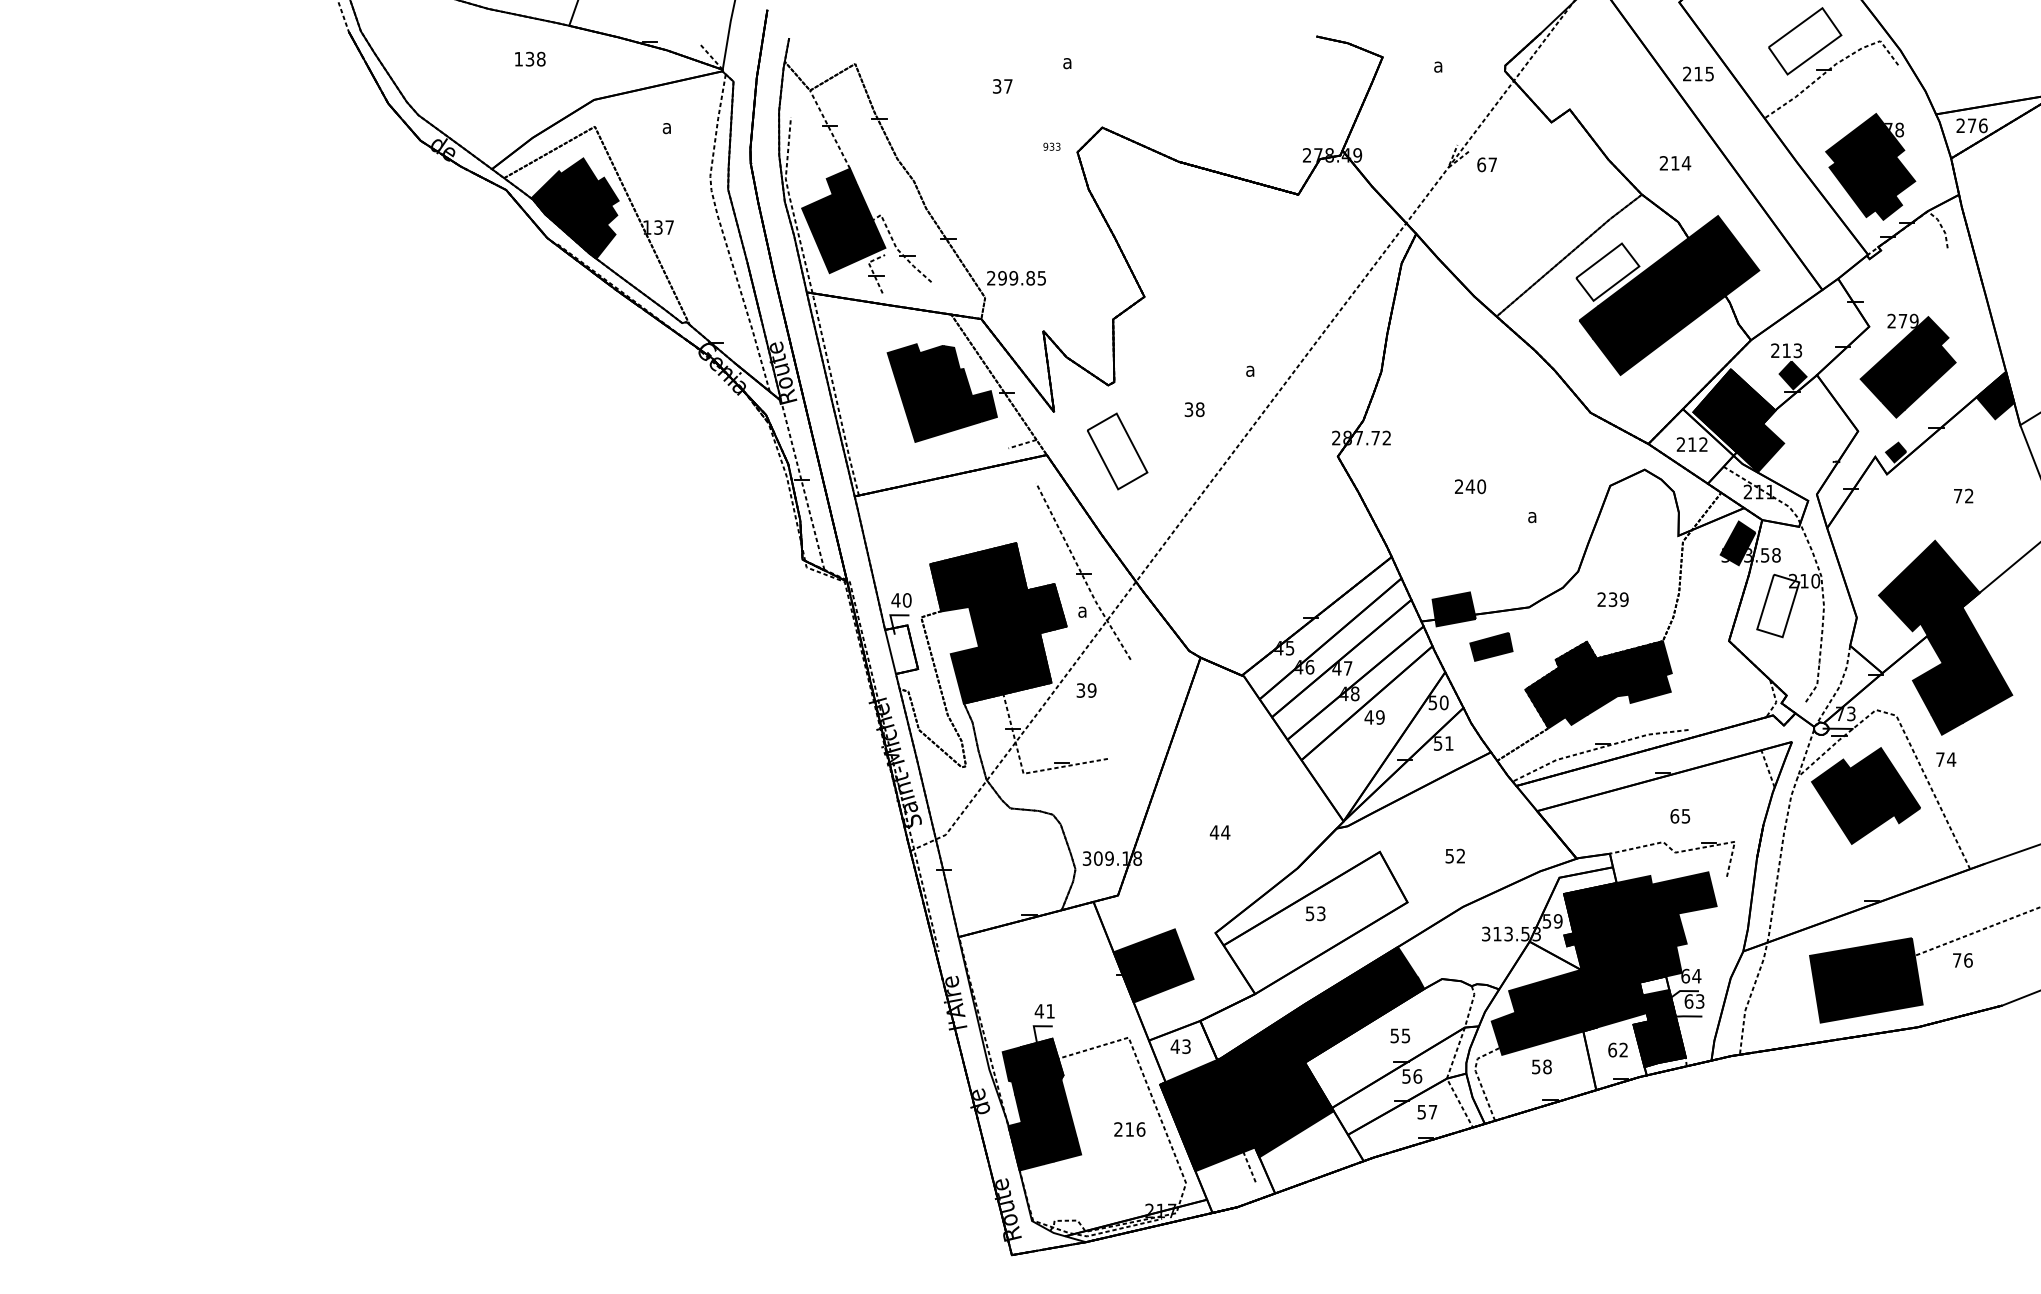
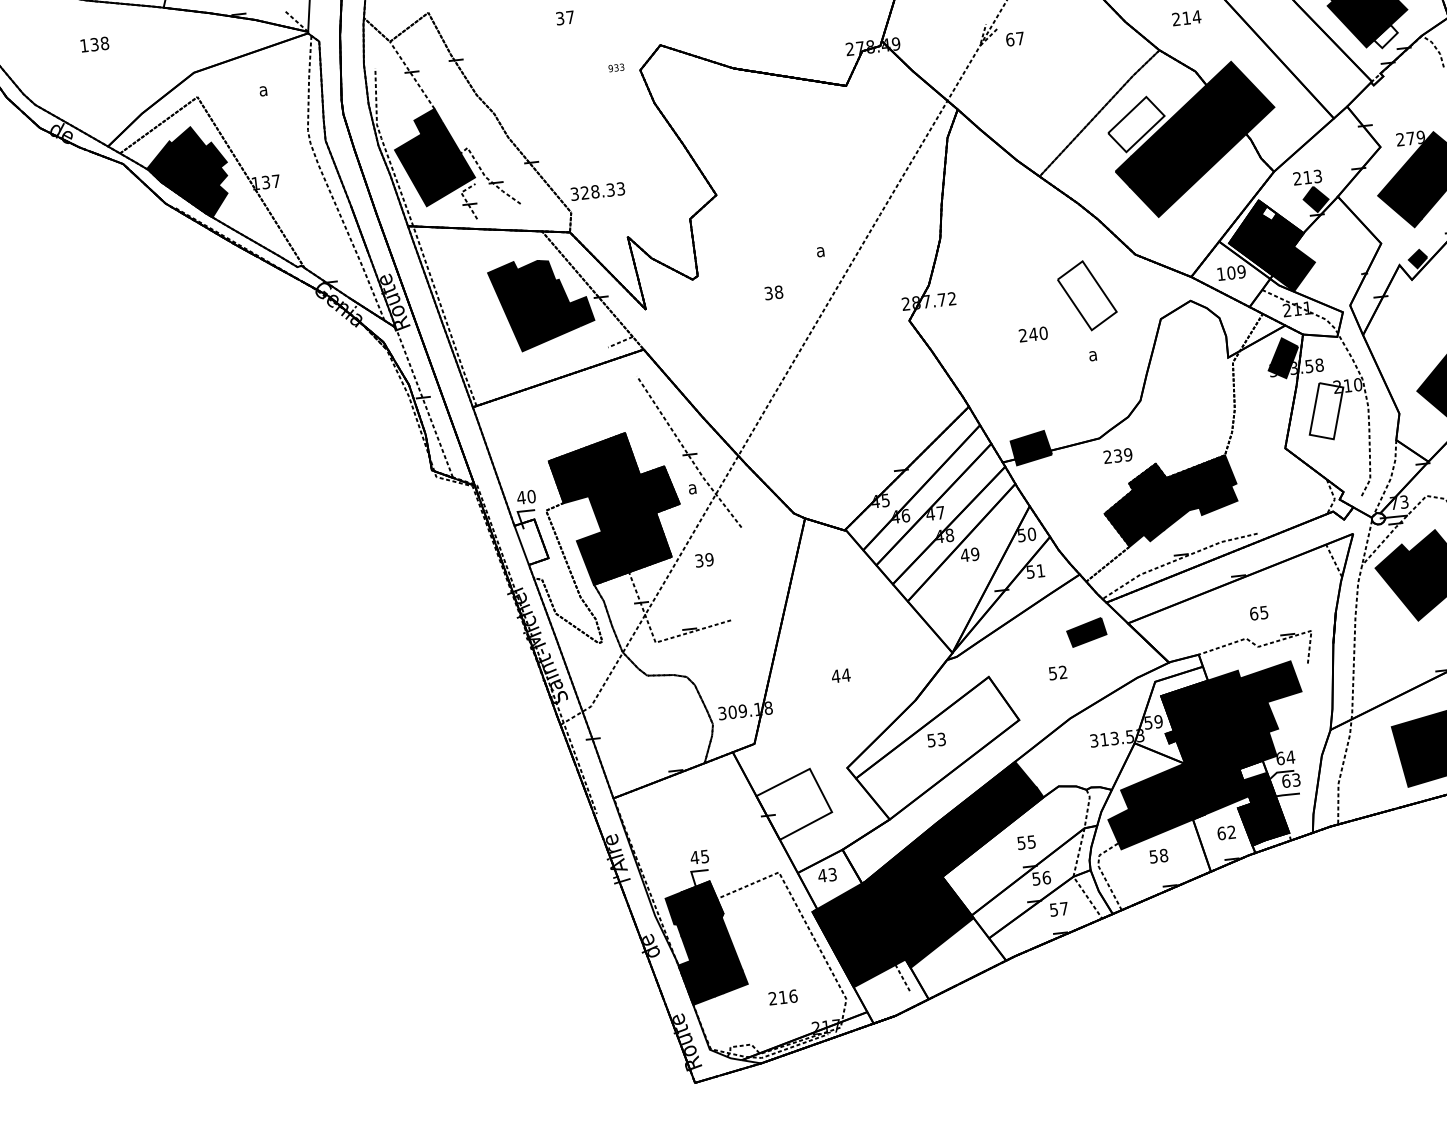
text: (530, 58) -> (95, 43), moved
fill: (1888, 207) -> (1385, 36), removed
text: (1016, 277) -> (597, 190), 299.85 -> 328.33
fill: (1740, 384) -> (1269, 213), removed
text: (1691, 444) -> (1230, 272), 212 -> 109
part: (1117, 451) -> (1087, 295), moved
text: (1612, 599) -> (1117, 455), moved
part: (1491, 646) -> (1086, 632), moved
fill: (1153, 965) -> (794, 804), removed
text: (1050, 1011) -> (704, 856), 41 -> 45
text: (1129, 1129) -> (782, 997), moved

